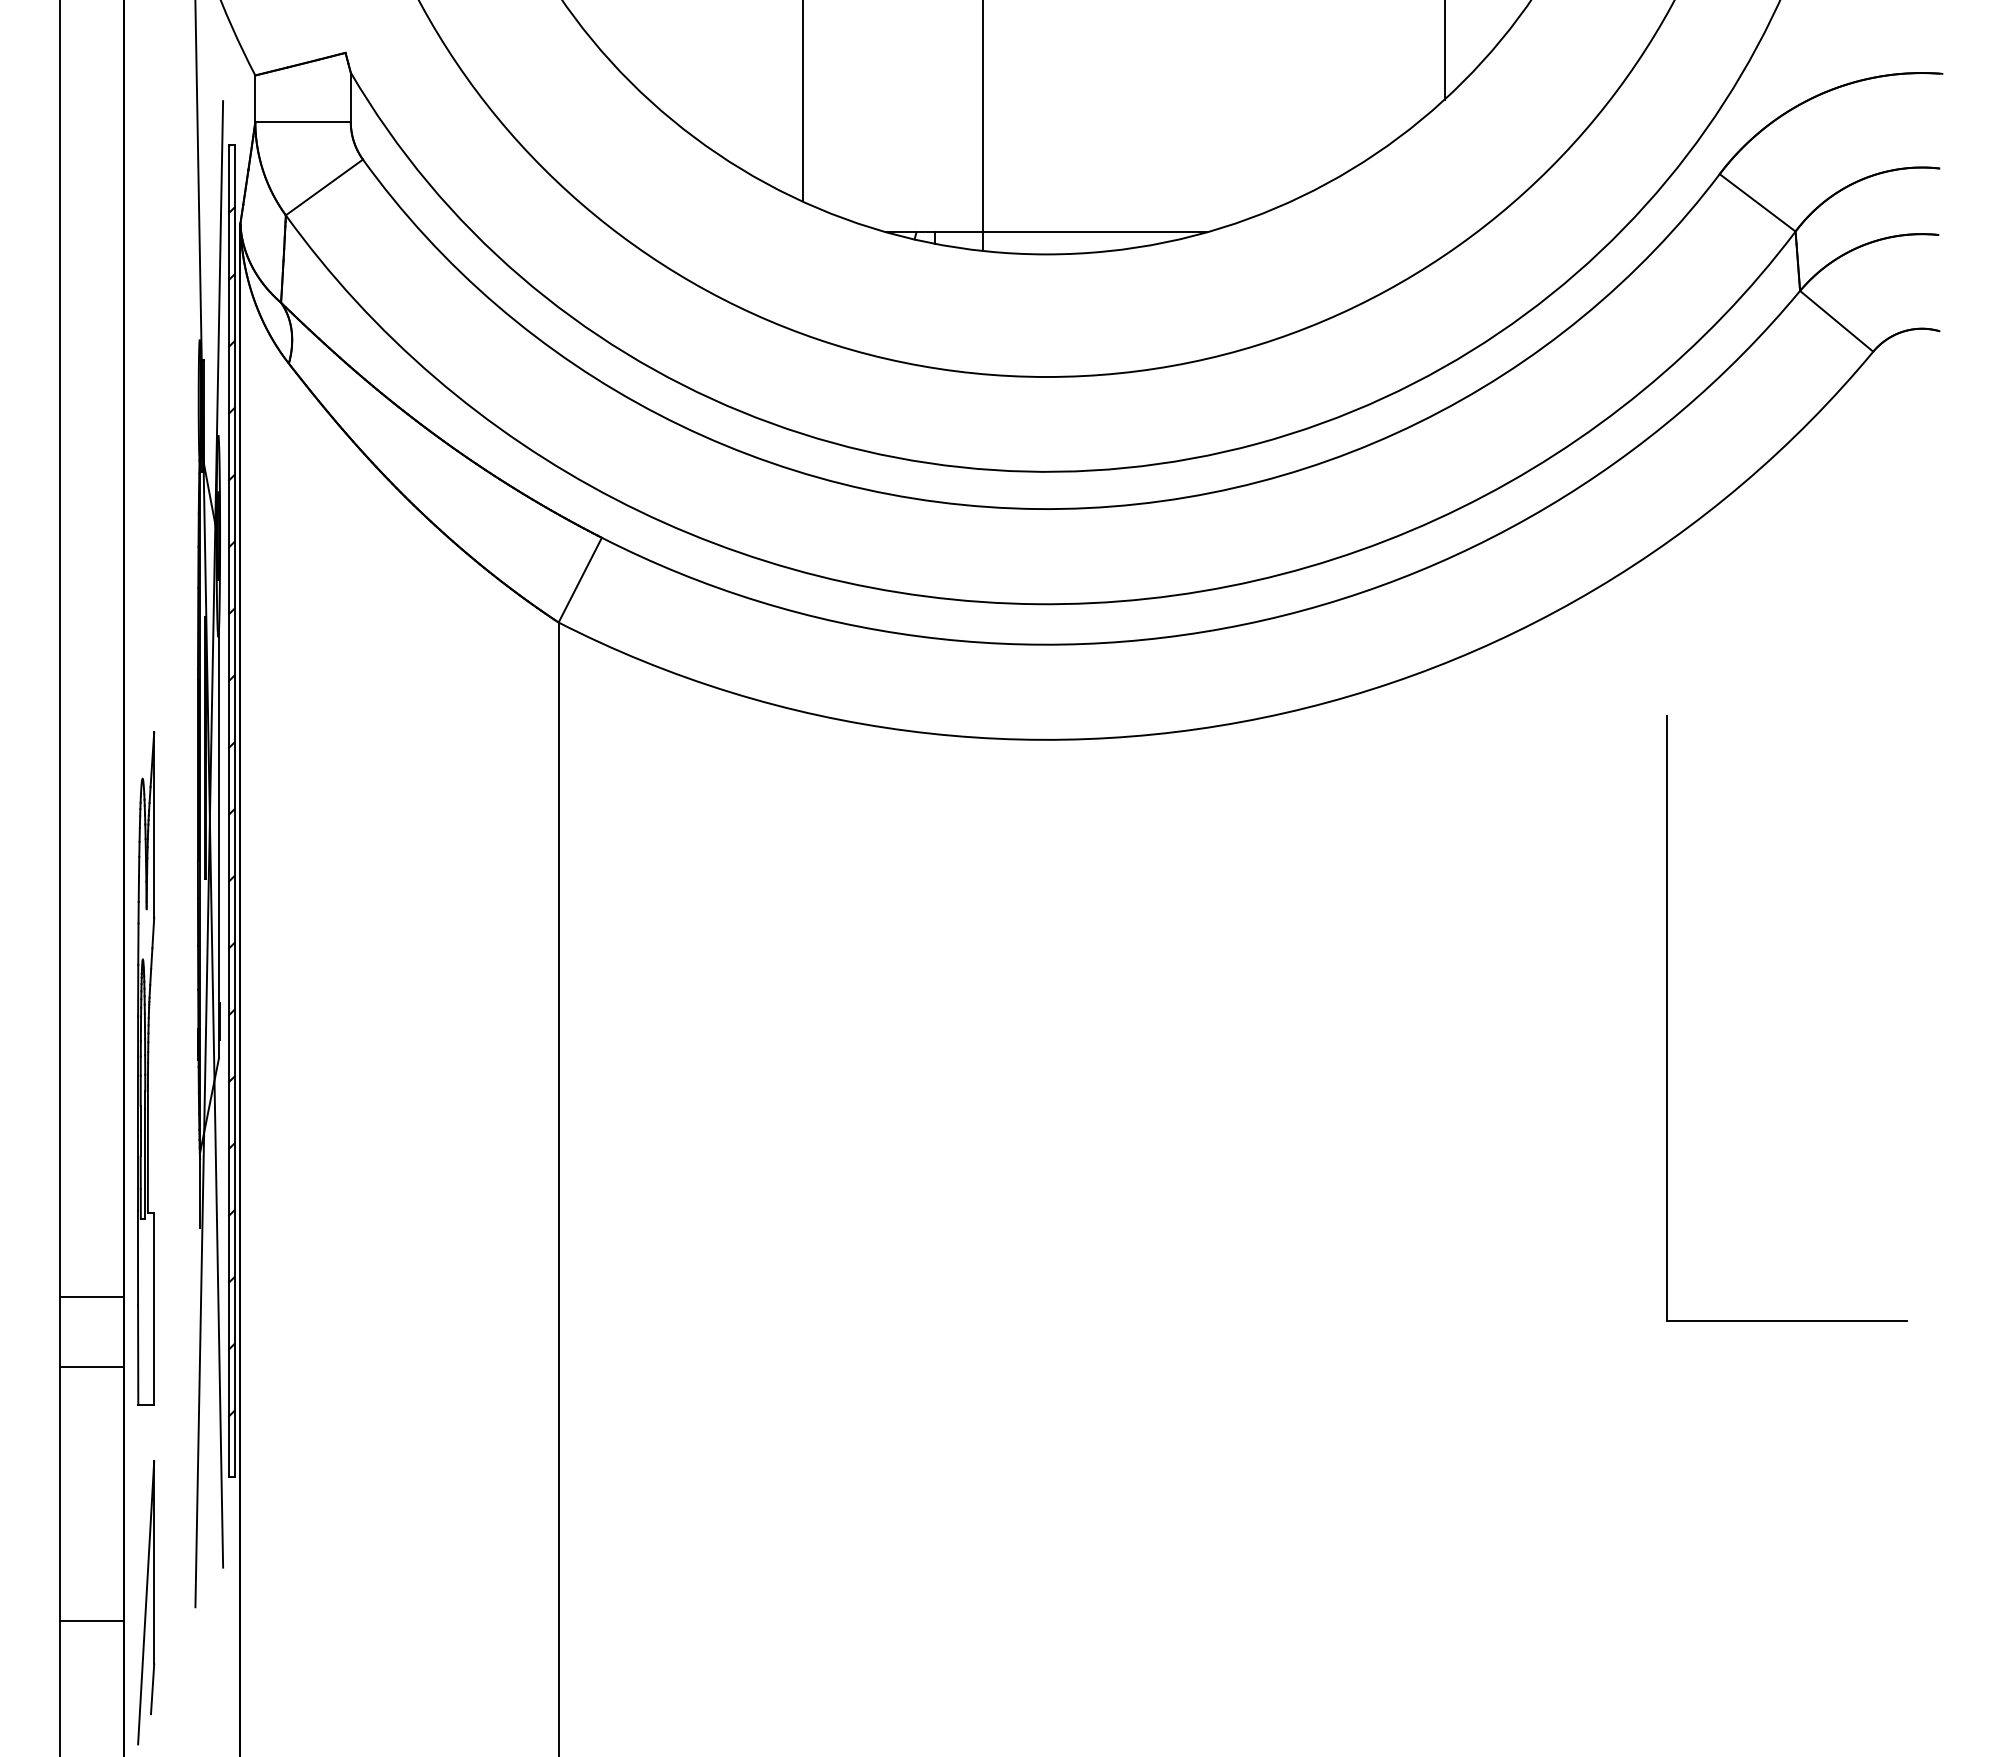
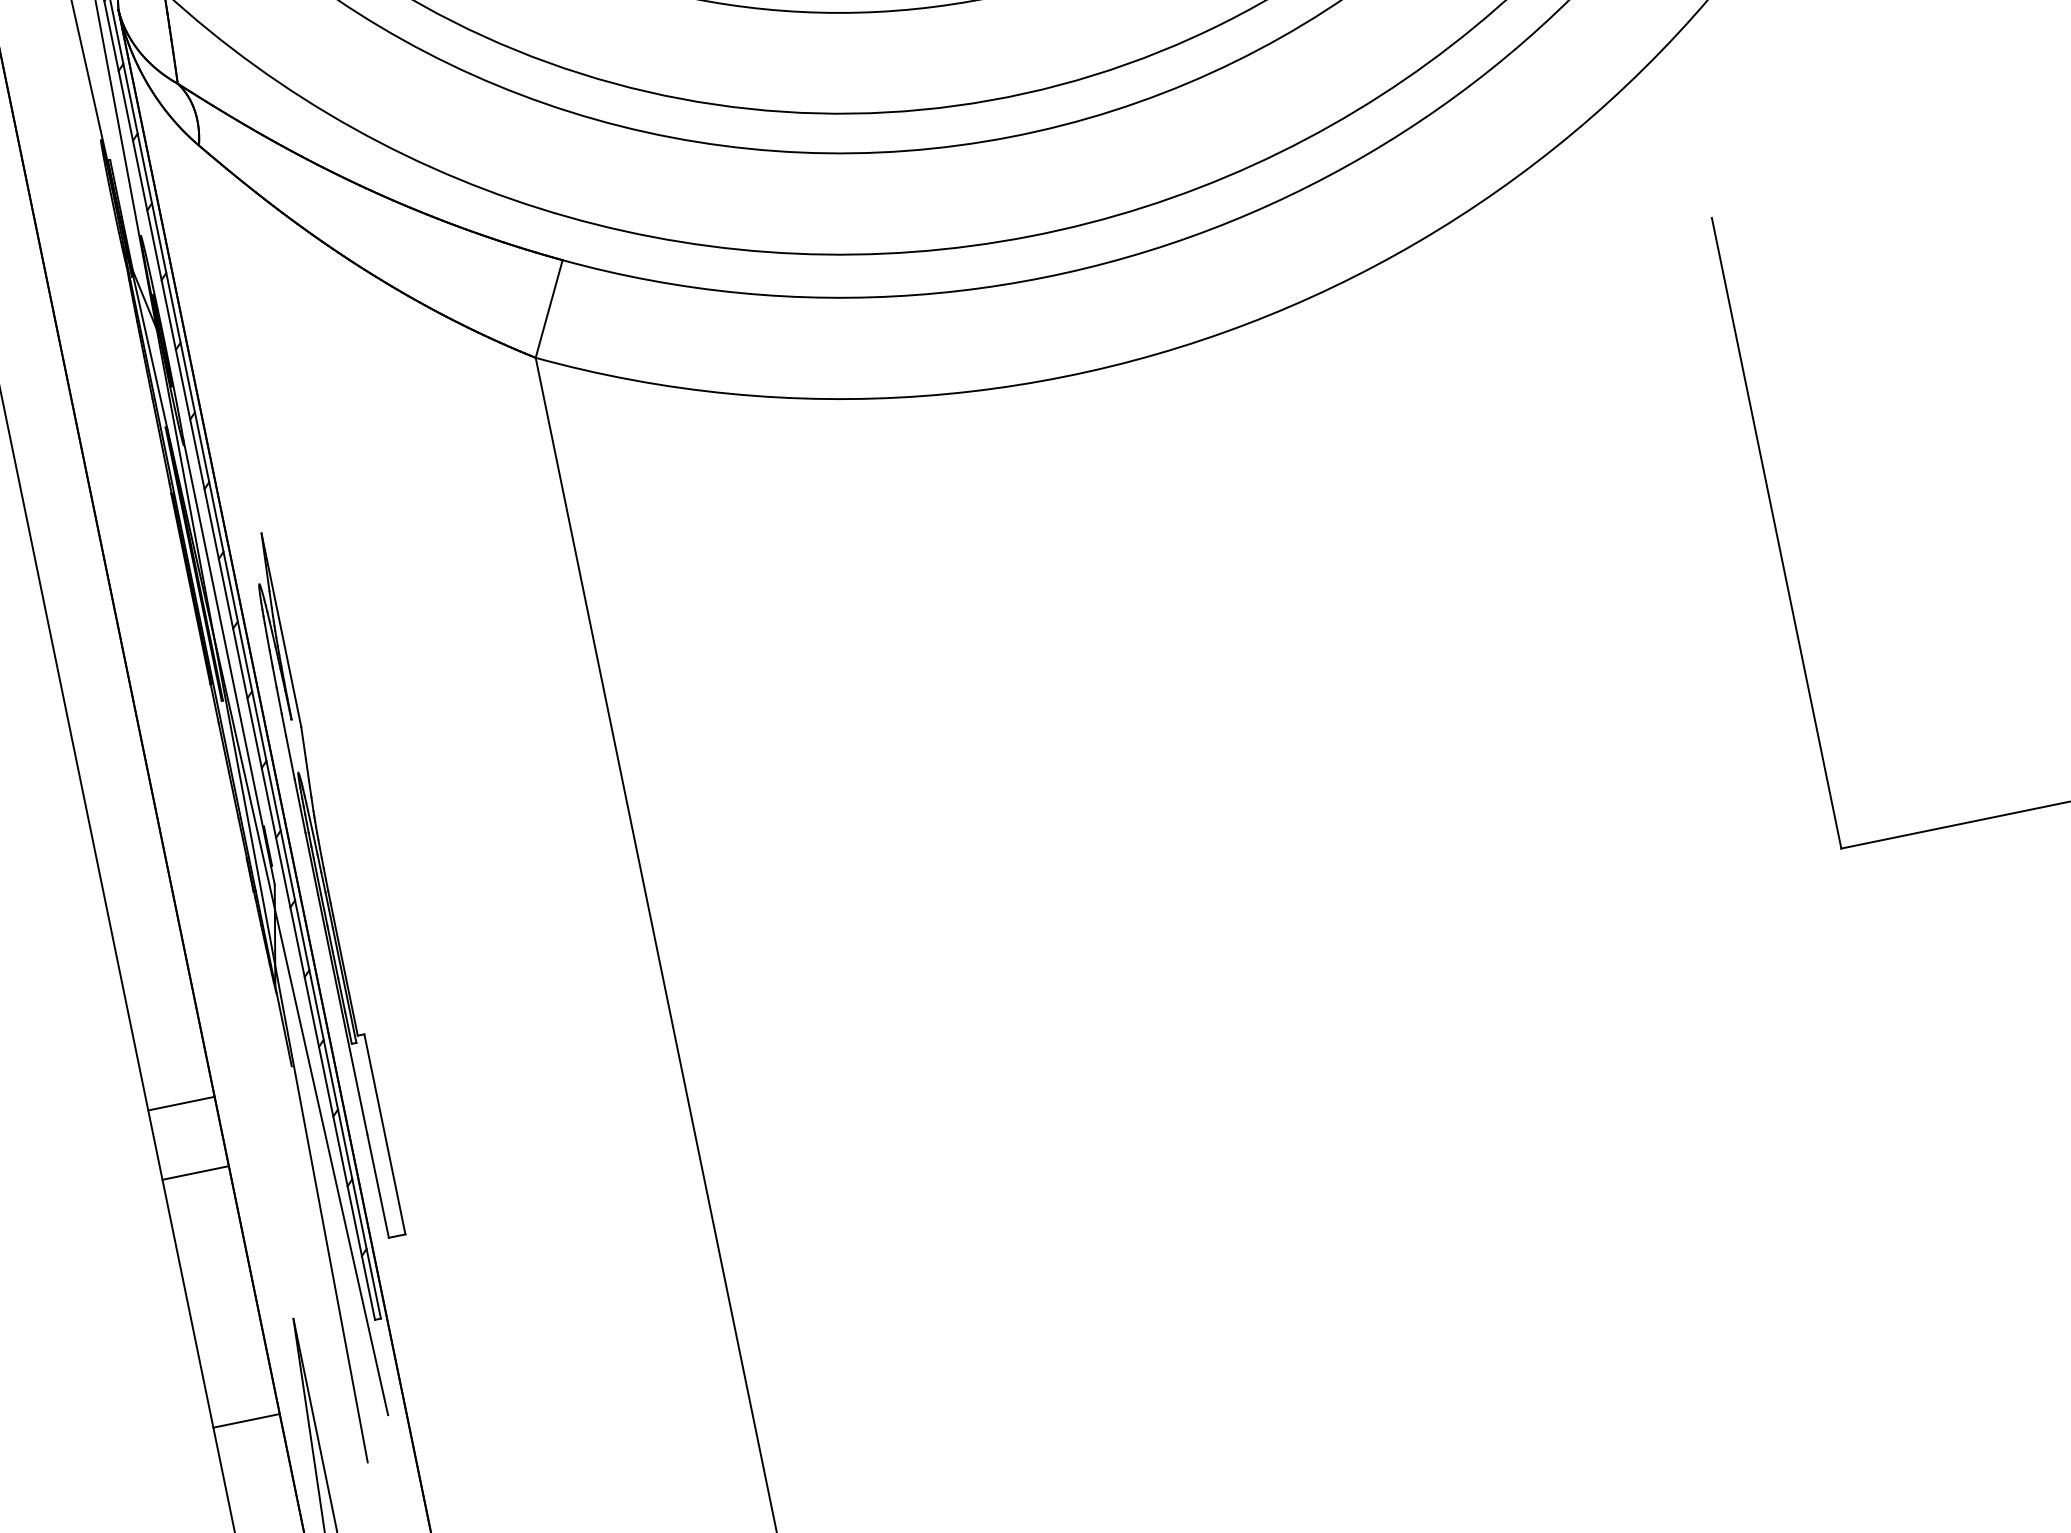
part: (146, 1068) -> (325, 885), moved
line: (91, 1296) -> (181, 1103), moved
line: (91, 1367) -> (195, 1173), moved
line: (91, 1621) -> (246, 1421), moved

